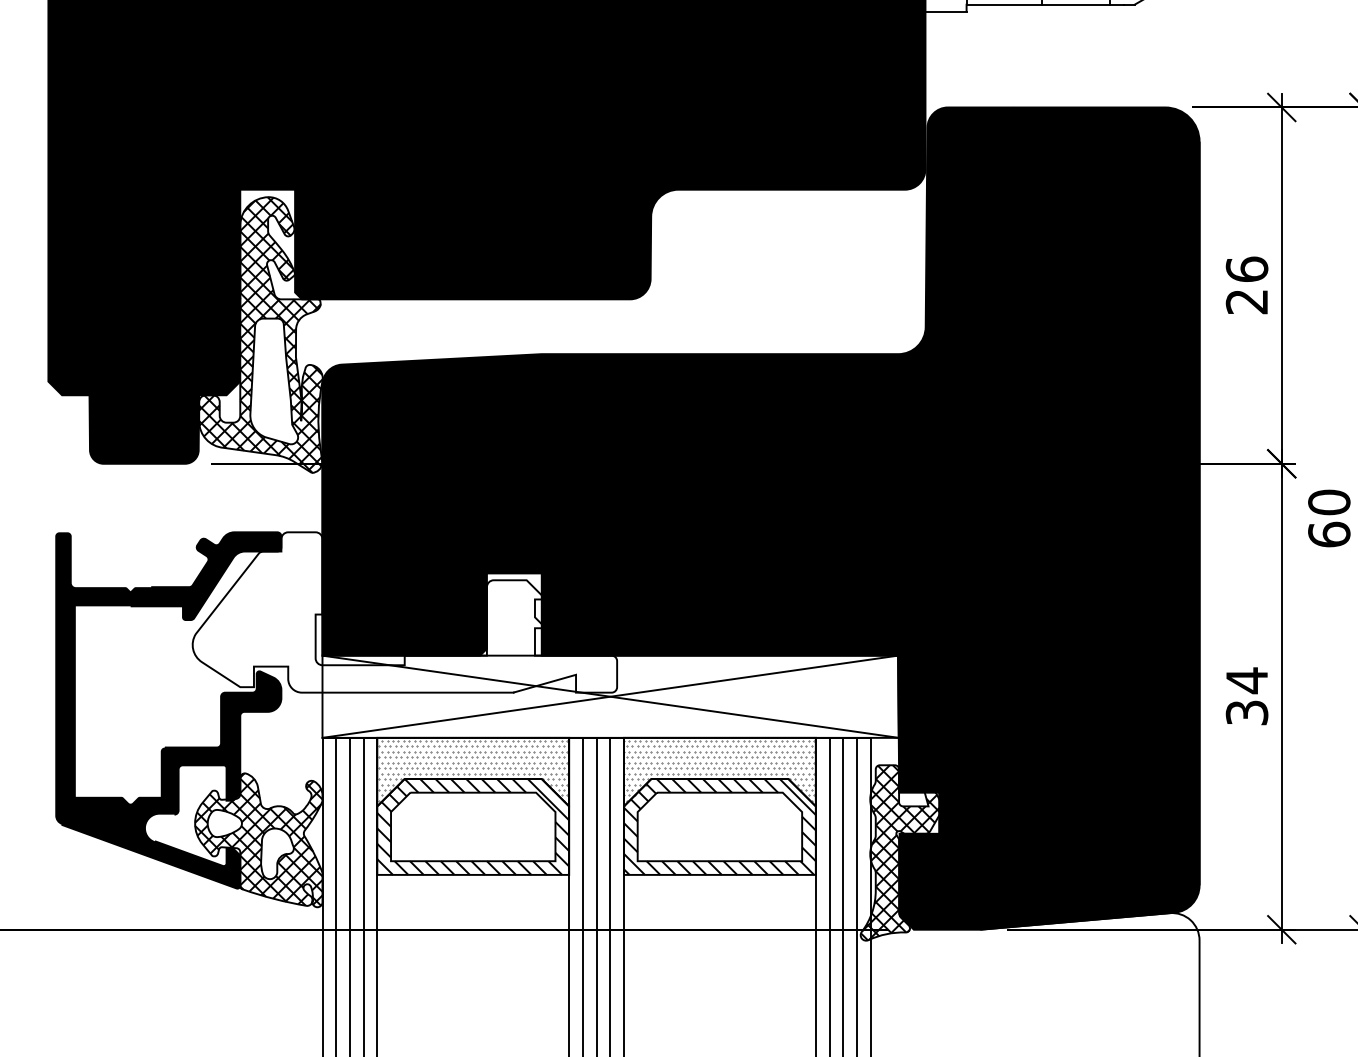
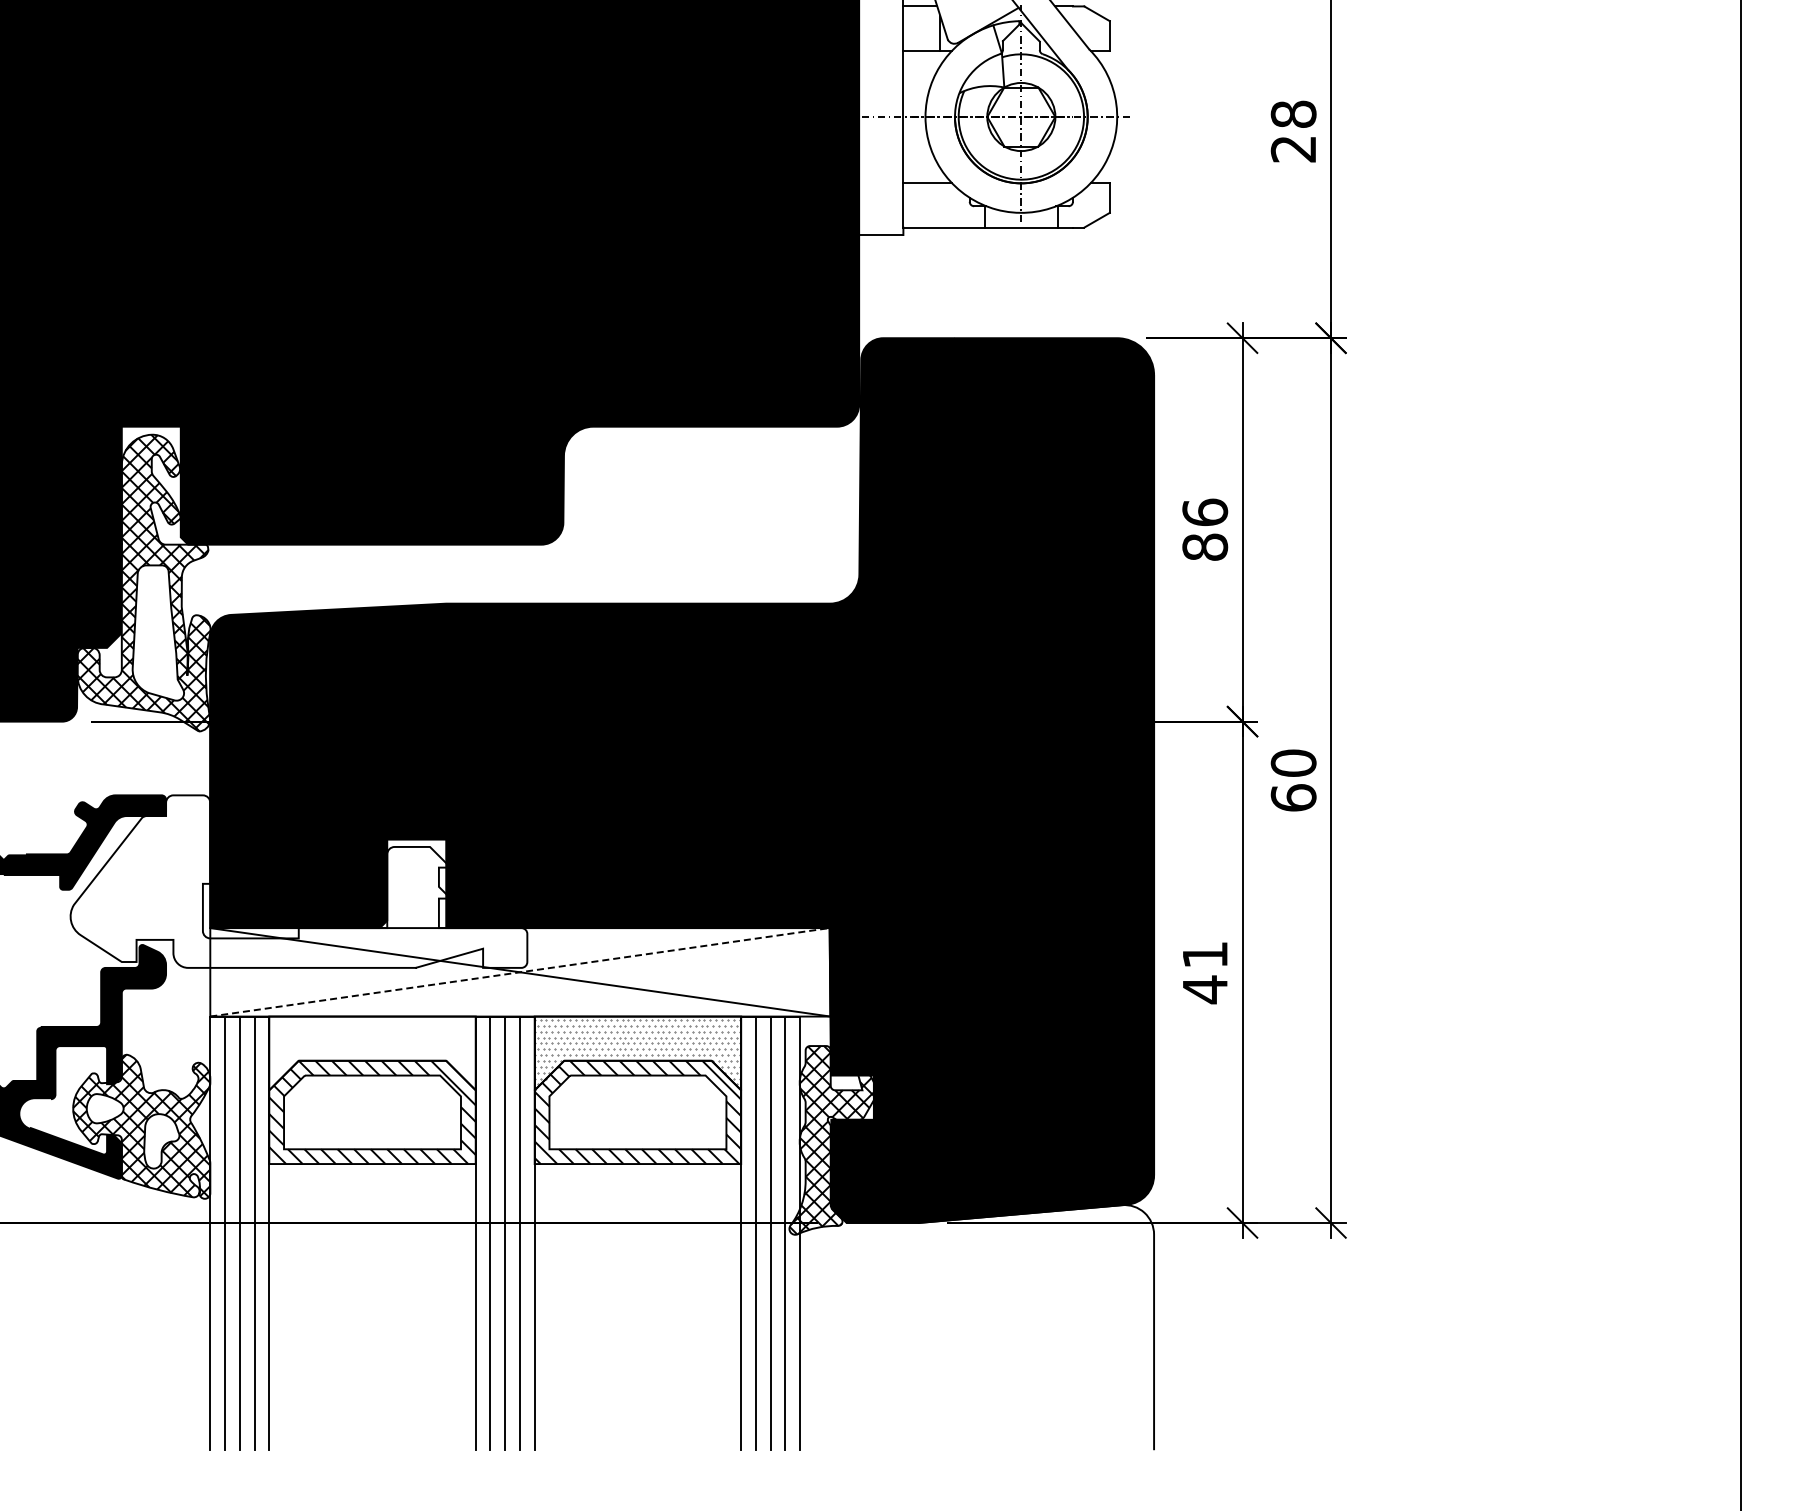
text: (1247, 301) -> (1205, 546), 26 -> 86
line: (609, 696) -> (519, 972), solid -> dashed
text: (1247, 696) -> (1205, 972), 34 -> 41
hatch: (473, 770) -> (372, 1051), removed

